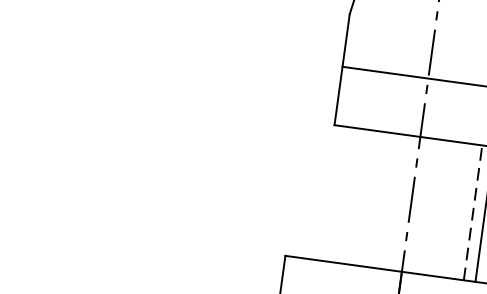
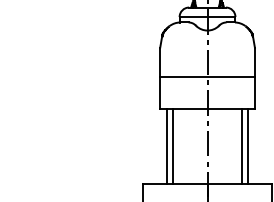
line: (336, 194) -> (166, 146), added
line: (349, 196) -> (173, 146), added
line: (472, 211) -> (241, 145), dashed -> solid

